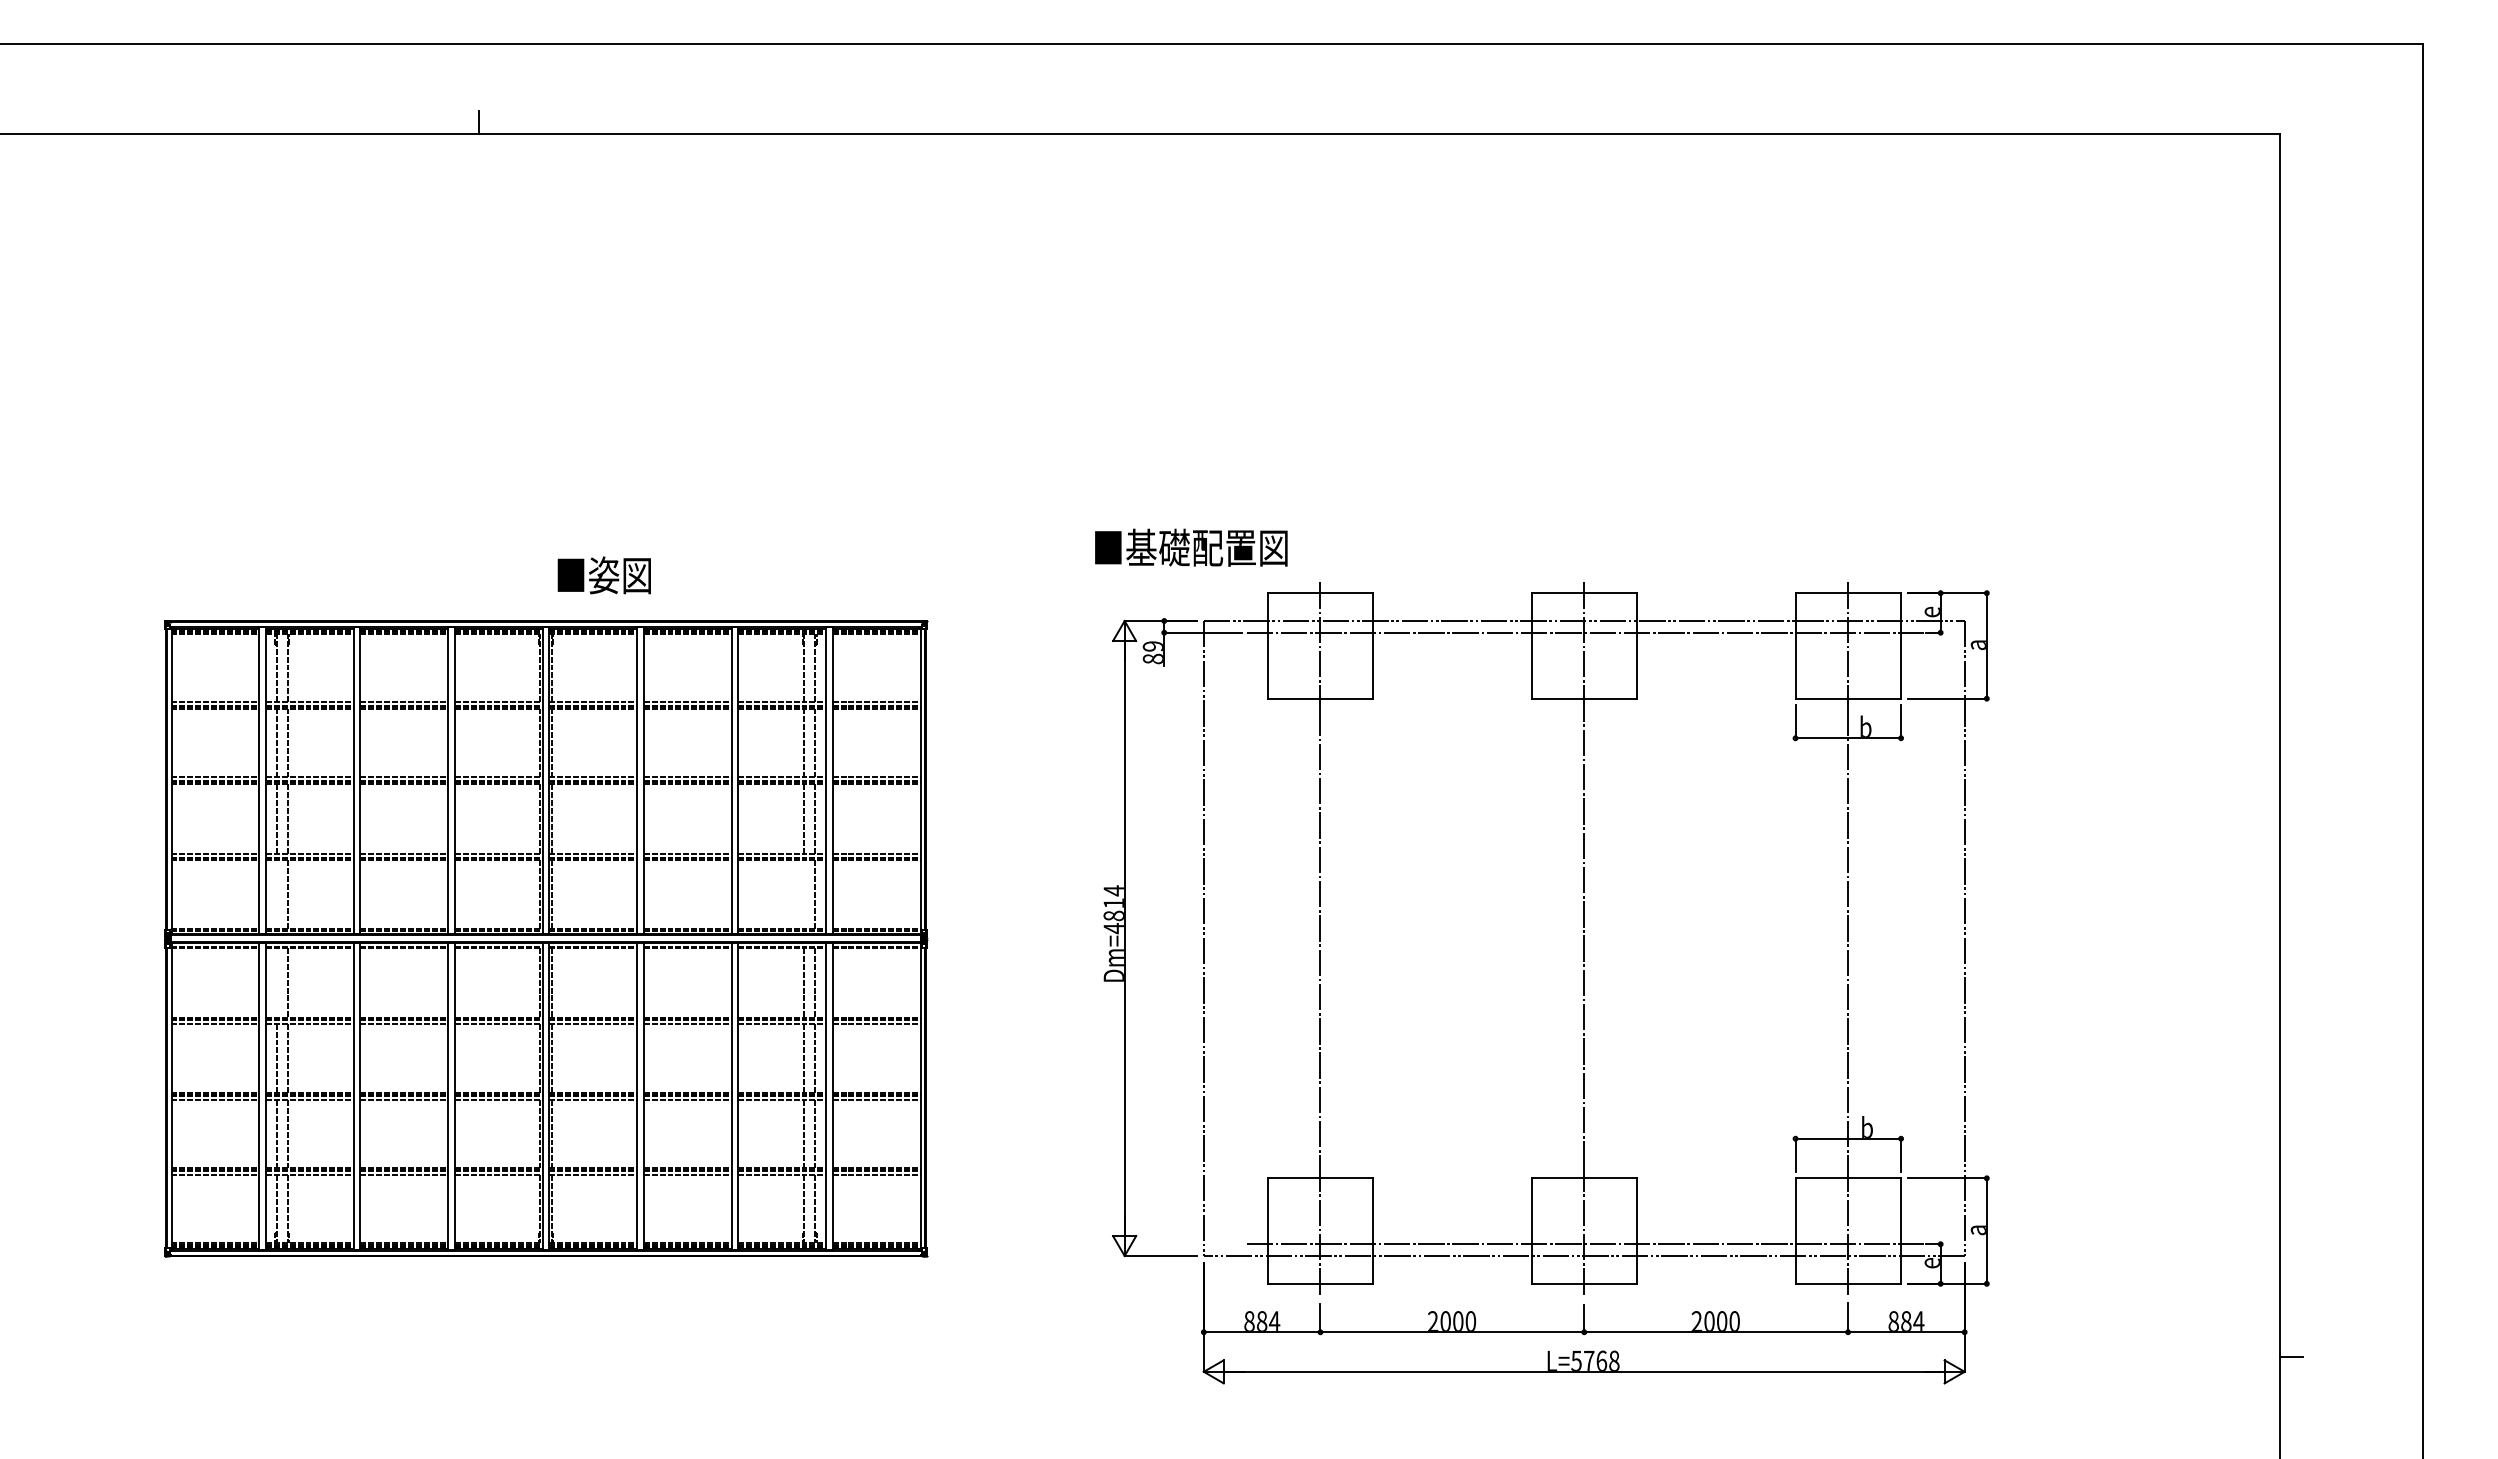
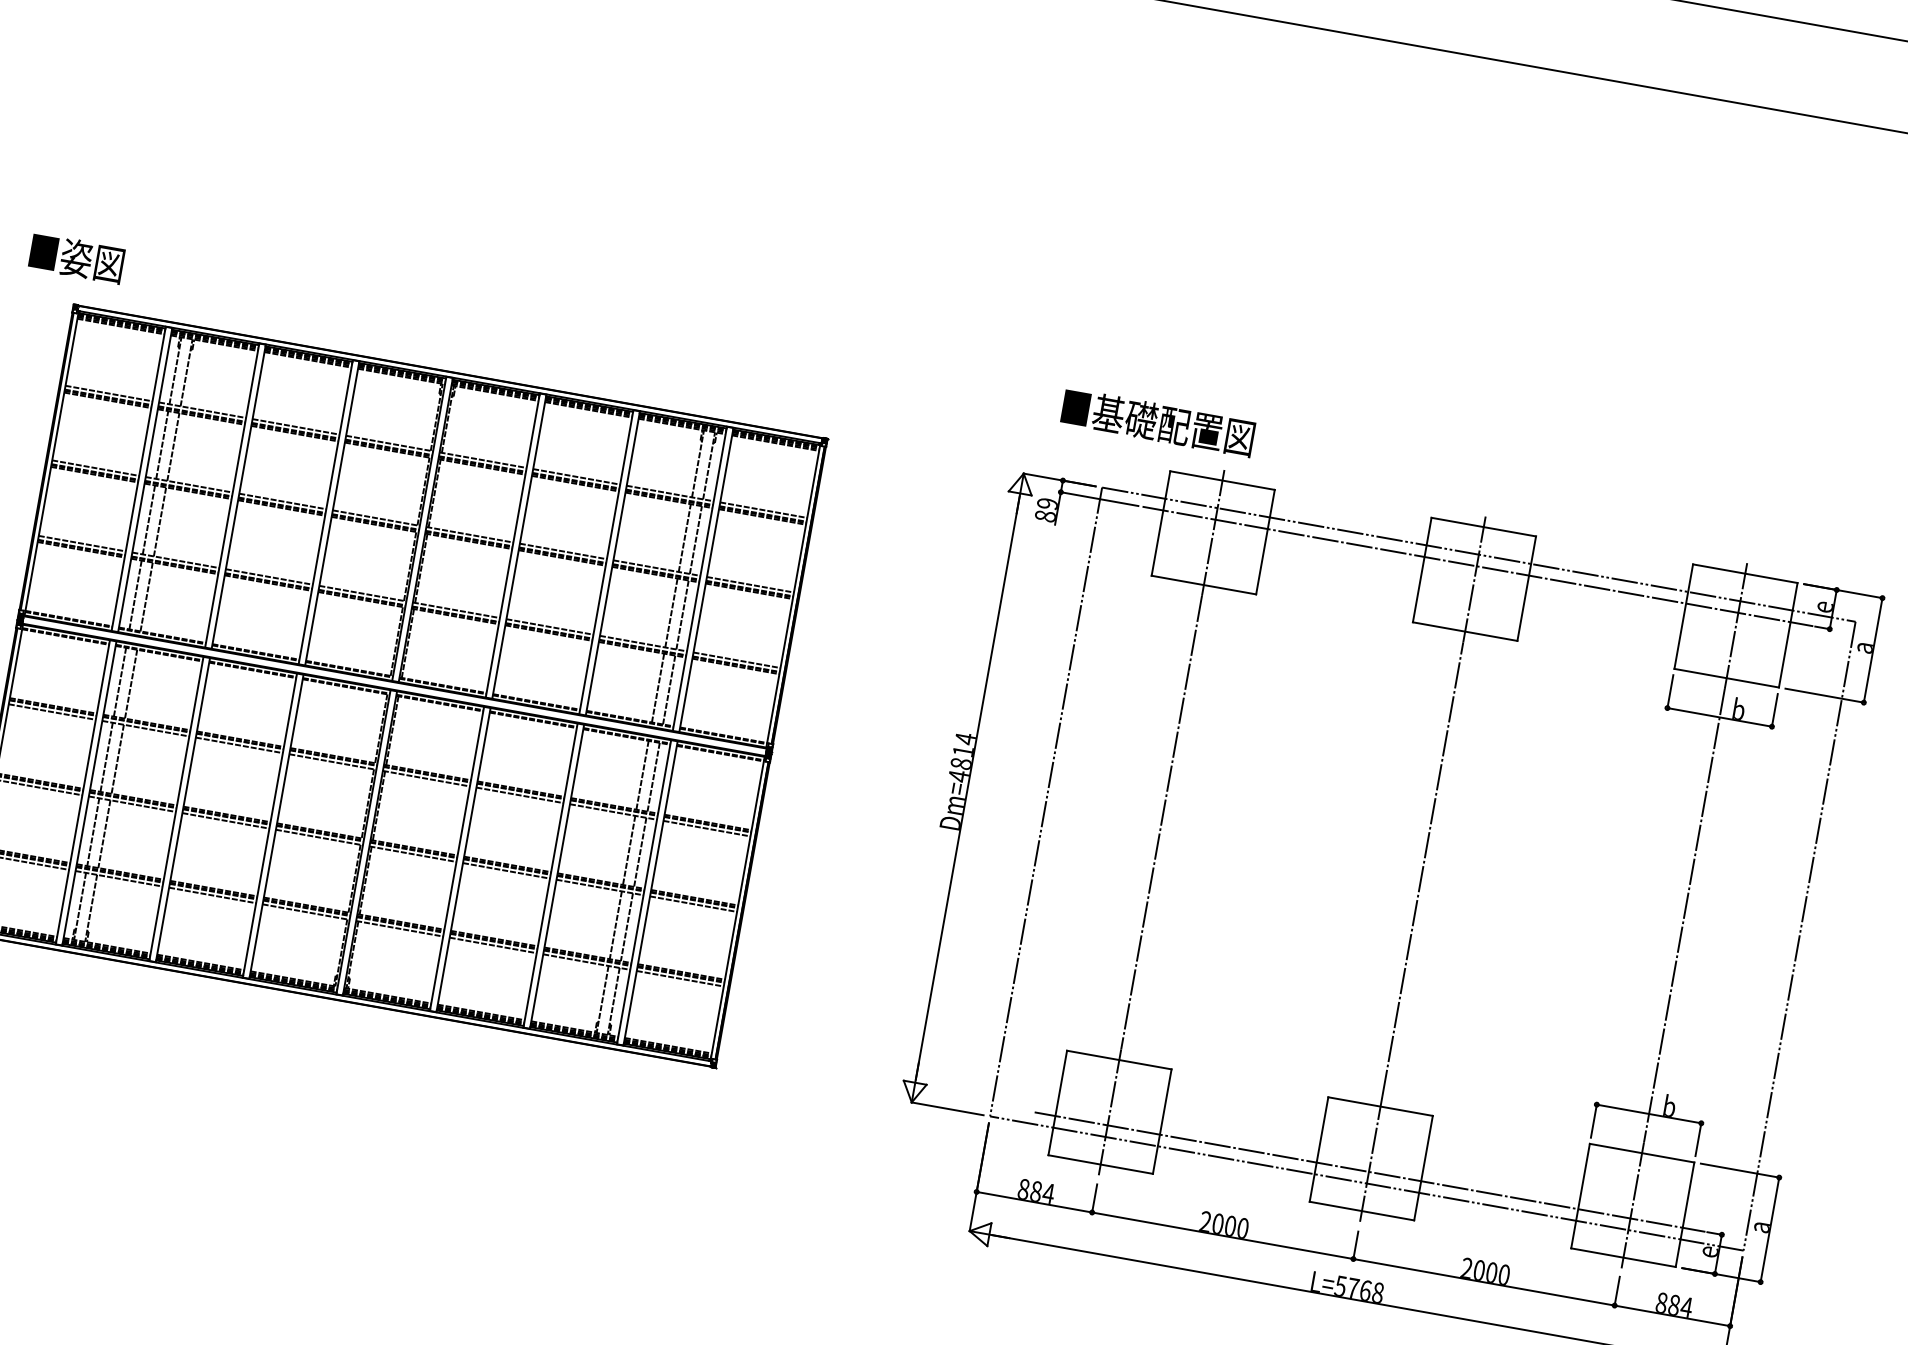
text: (1191, 547) -> (1158, 422), moved
text: (603, 575) -> (75, 258), moved
line: (276, 894) -> (135, 594), added
line: (804, 894) -> (658, 687), added
line: (276, 982) -> (120, 681), added

